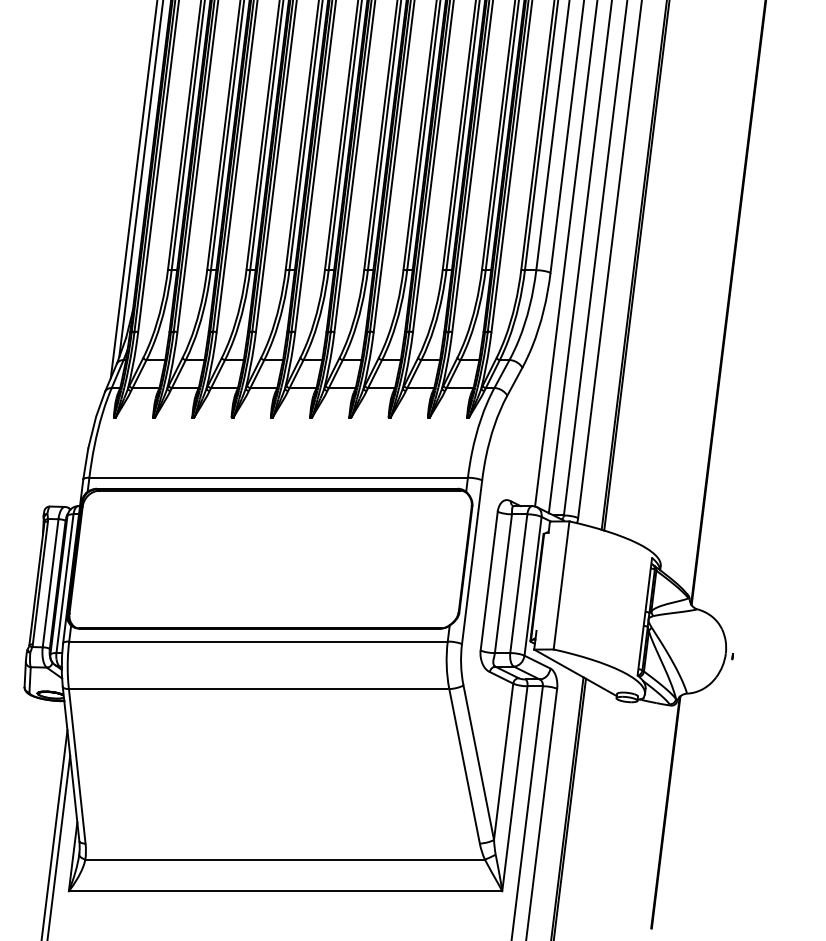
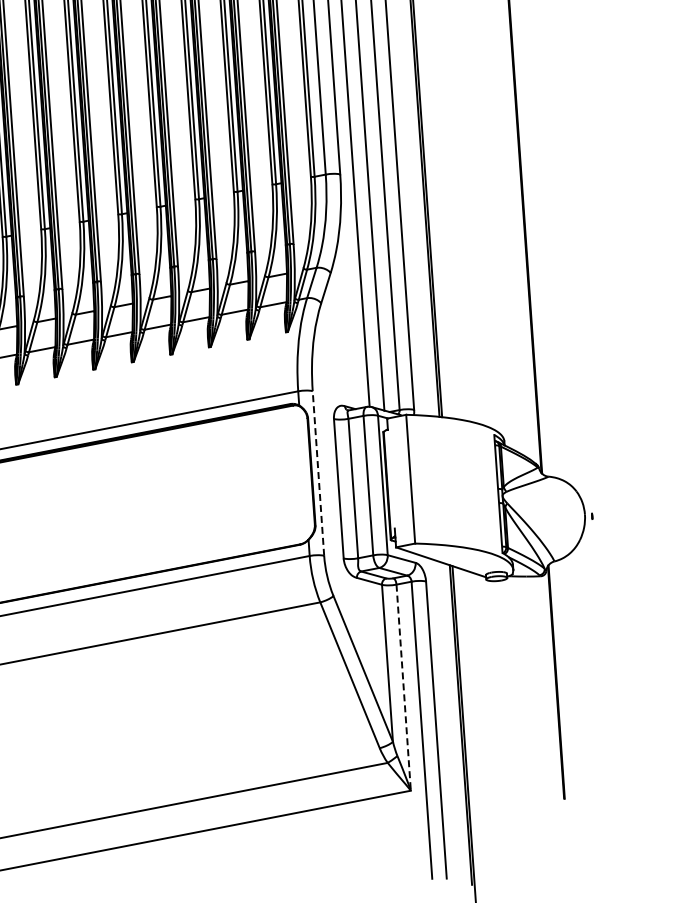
line: (472, 562) -> (318, 473), solid -> dashed
line: (514, 789) -> (403, 688), solid -> dashed

